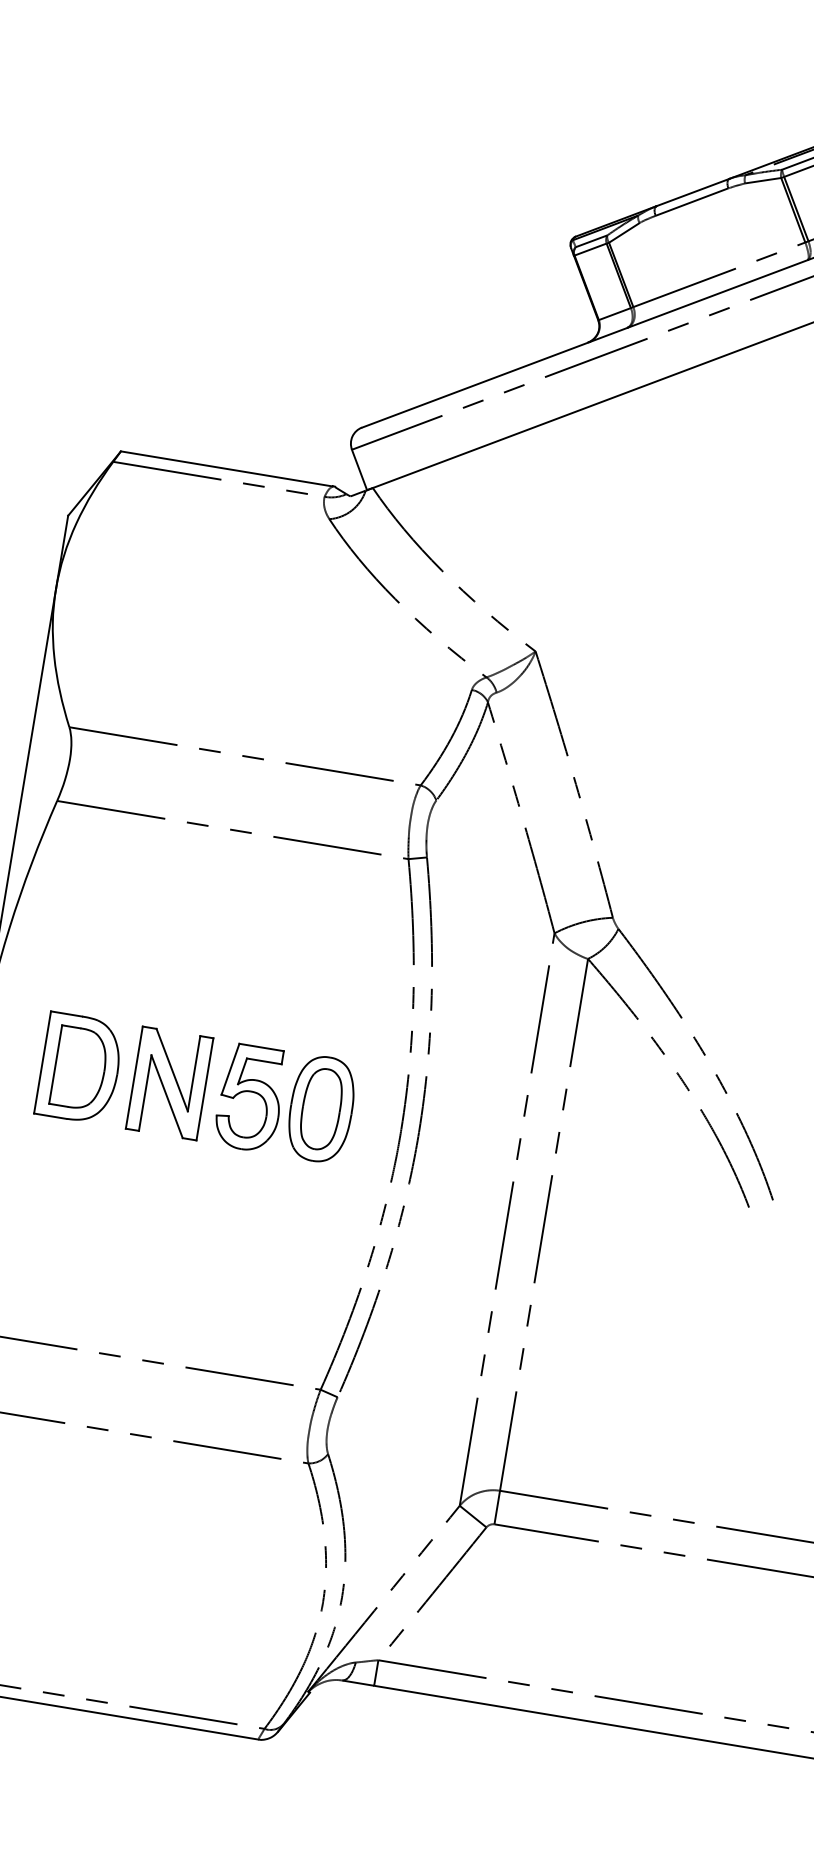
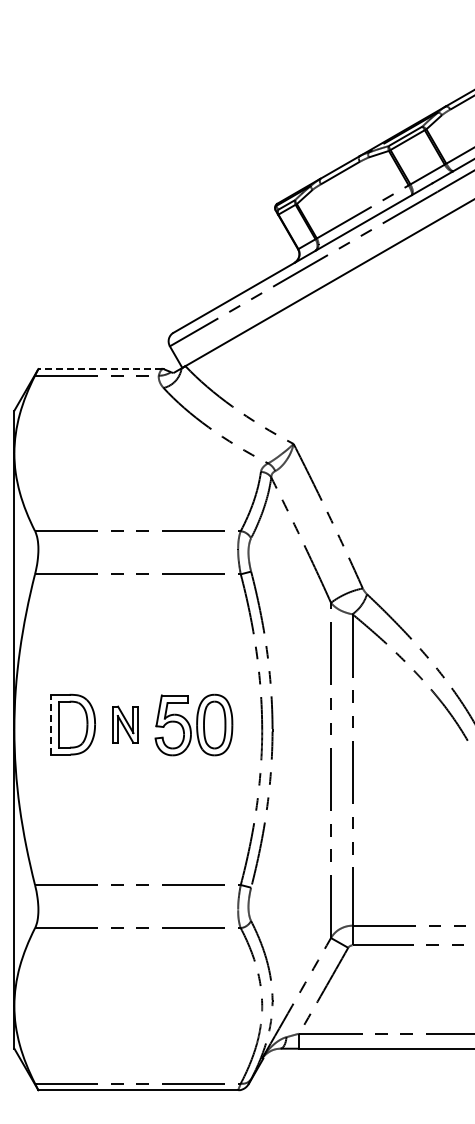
line: (225, 469) -> (99, 369), solid -> dashed
line: (42, 1062) -> (51, 724), solid -> dashed
part: (169, 1083) -> (125, 724), size x0.6

